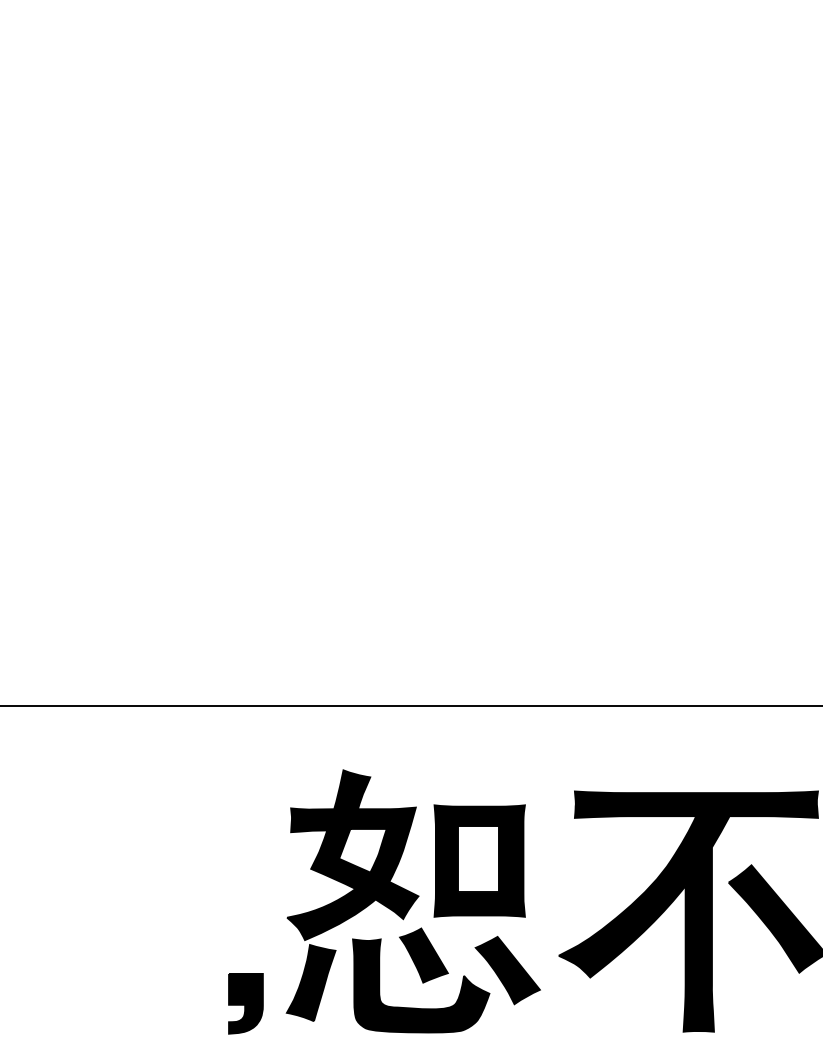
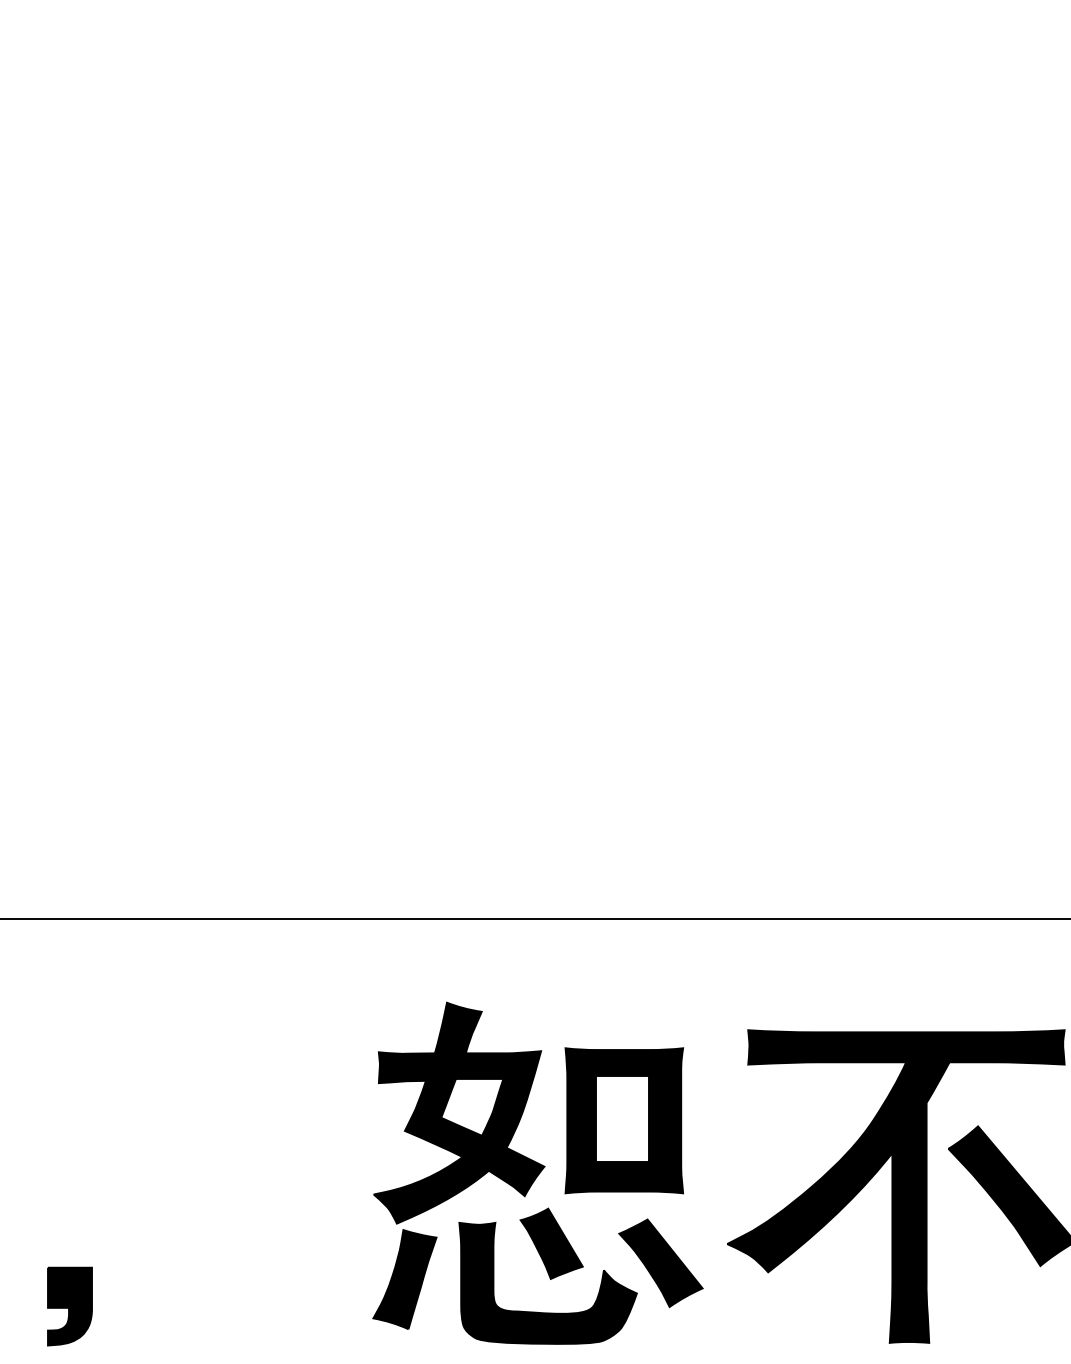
part: (245, 1003) -> (69, 1306), moved

